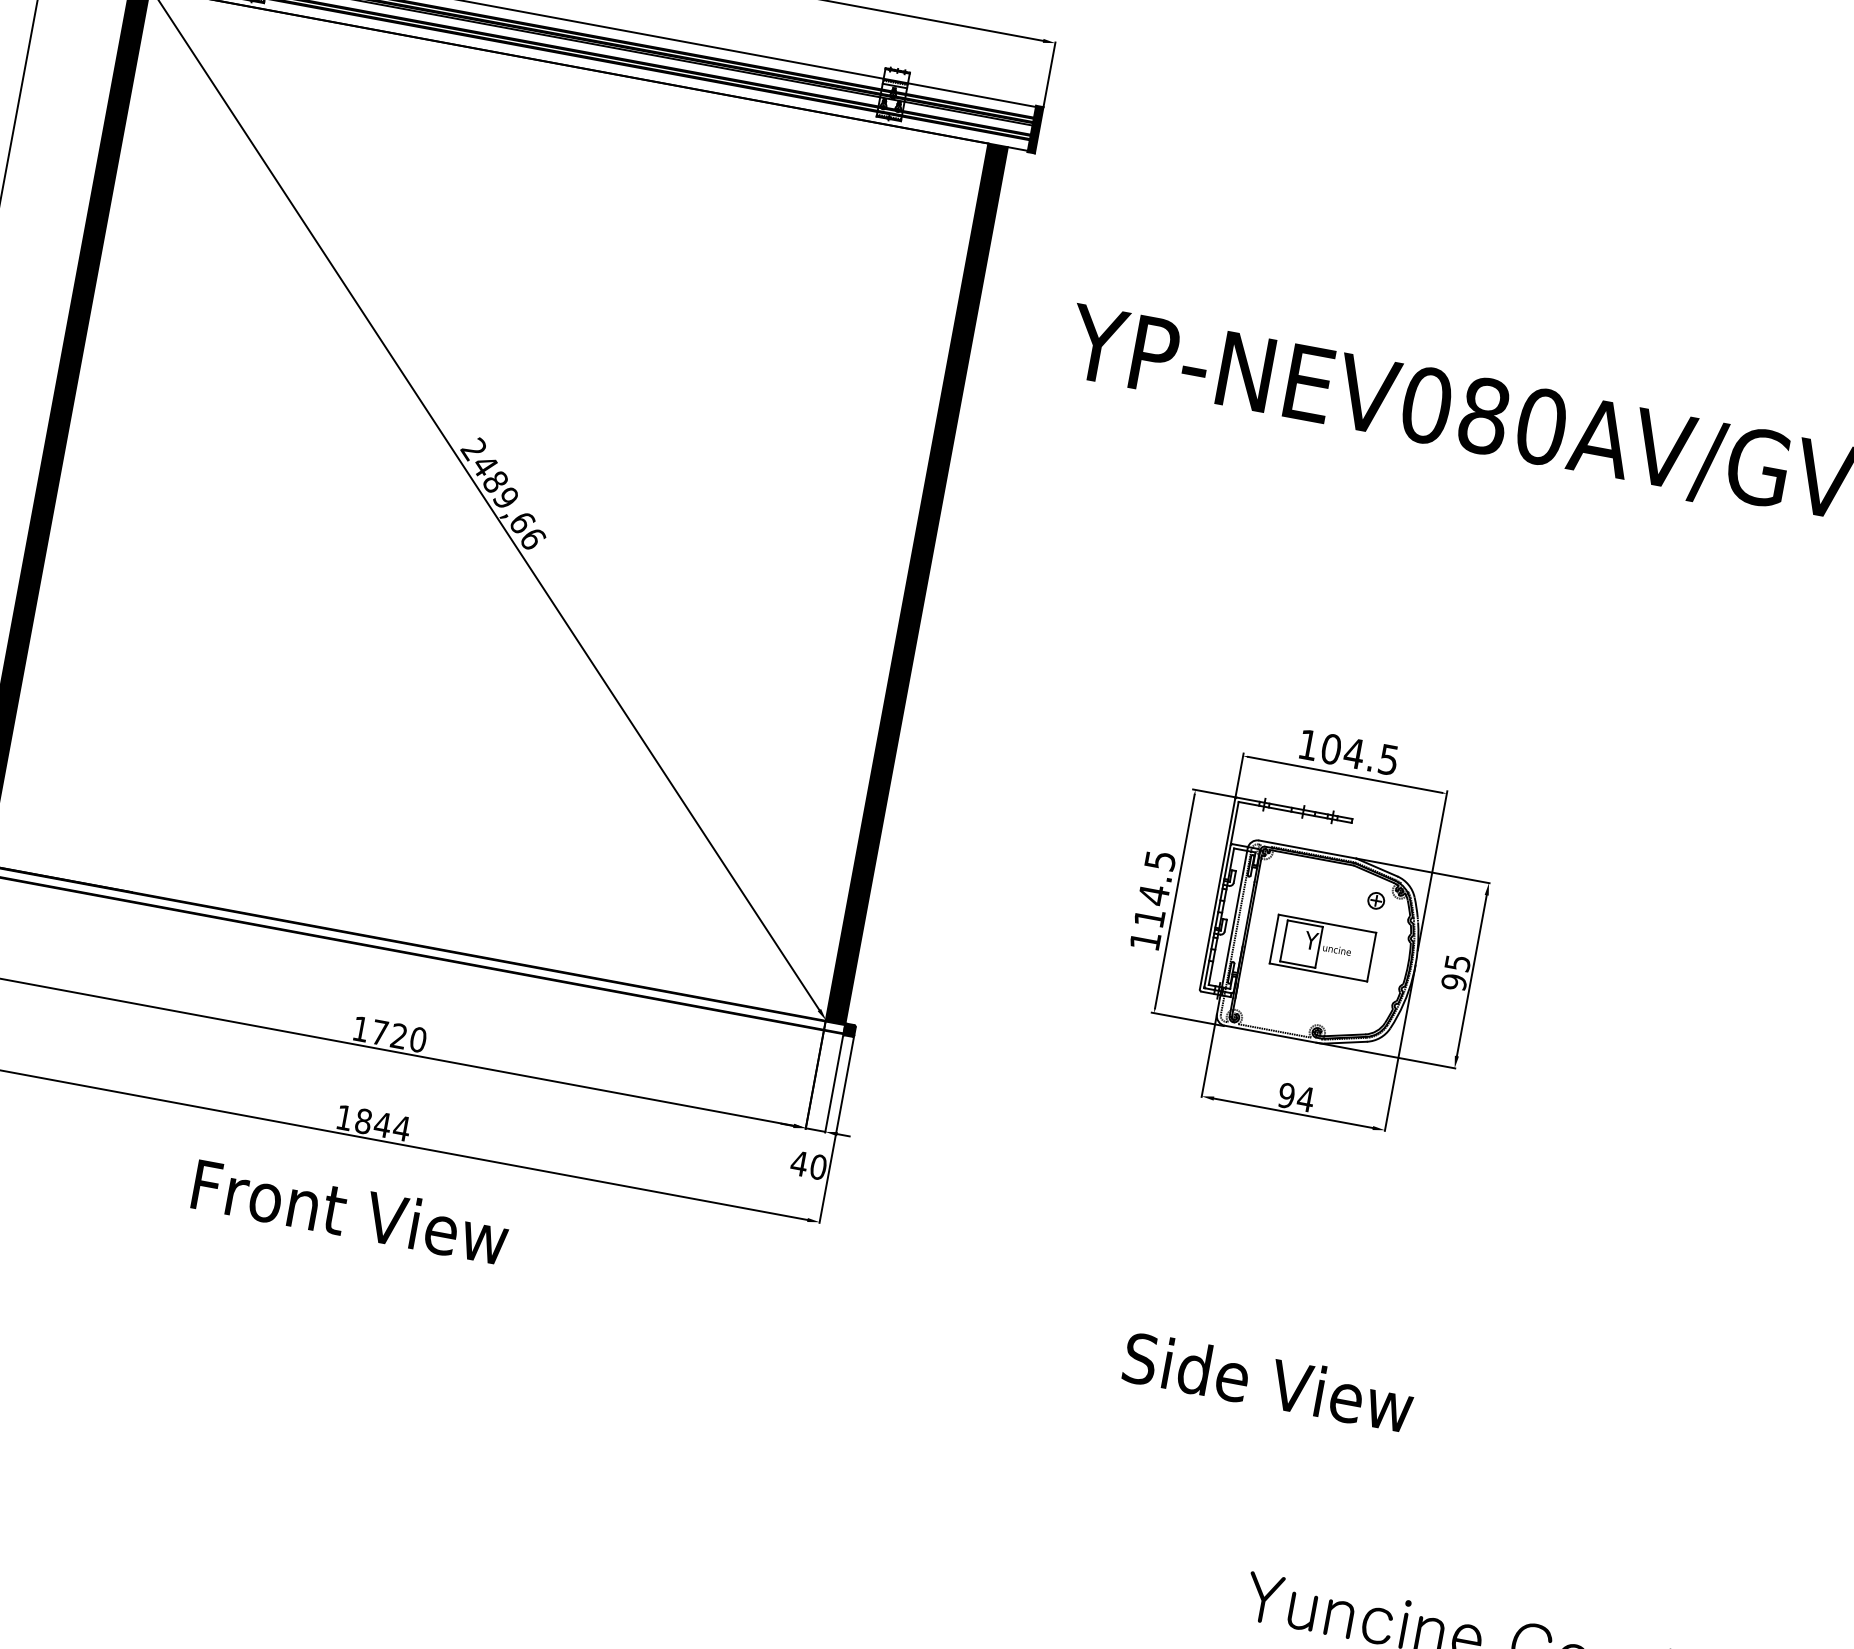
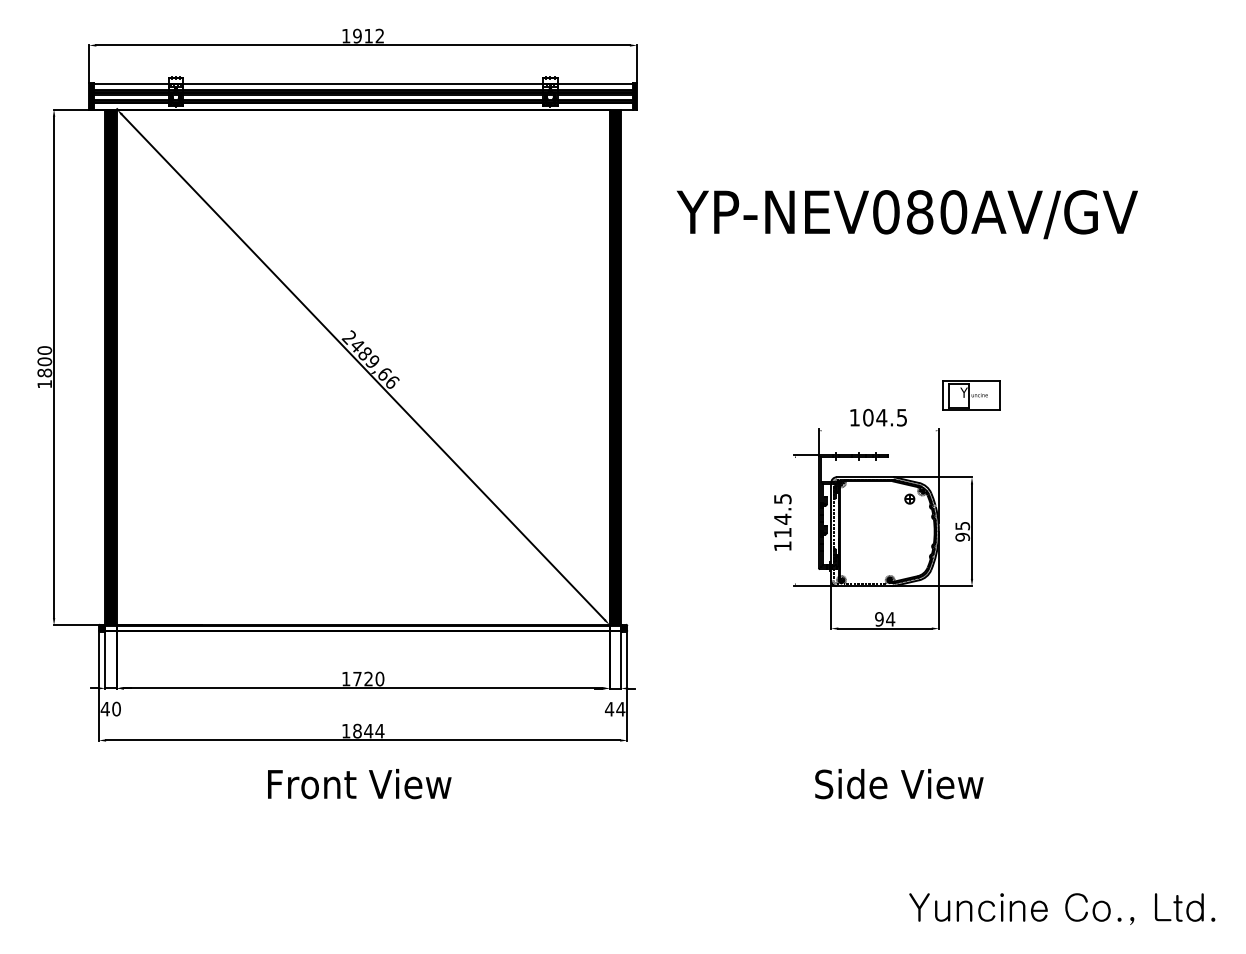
line: (1344, 774) -> (878, 430), removed
line: (1175, 901) -> (795, 520), removed
part: (1323, 947) -> (971, 395), moved
text: (817, 1167) -> (620, 709), 40 -> 44

